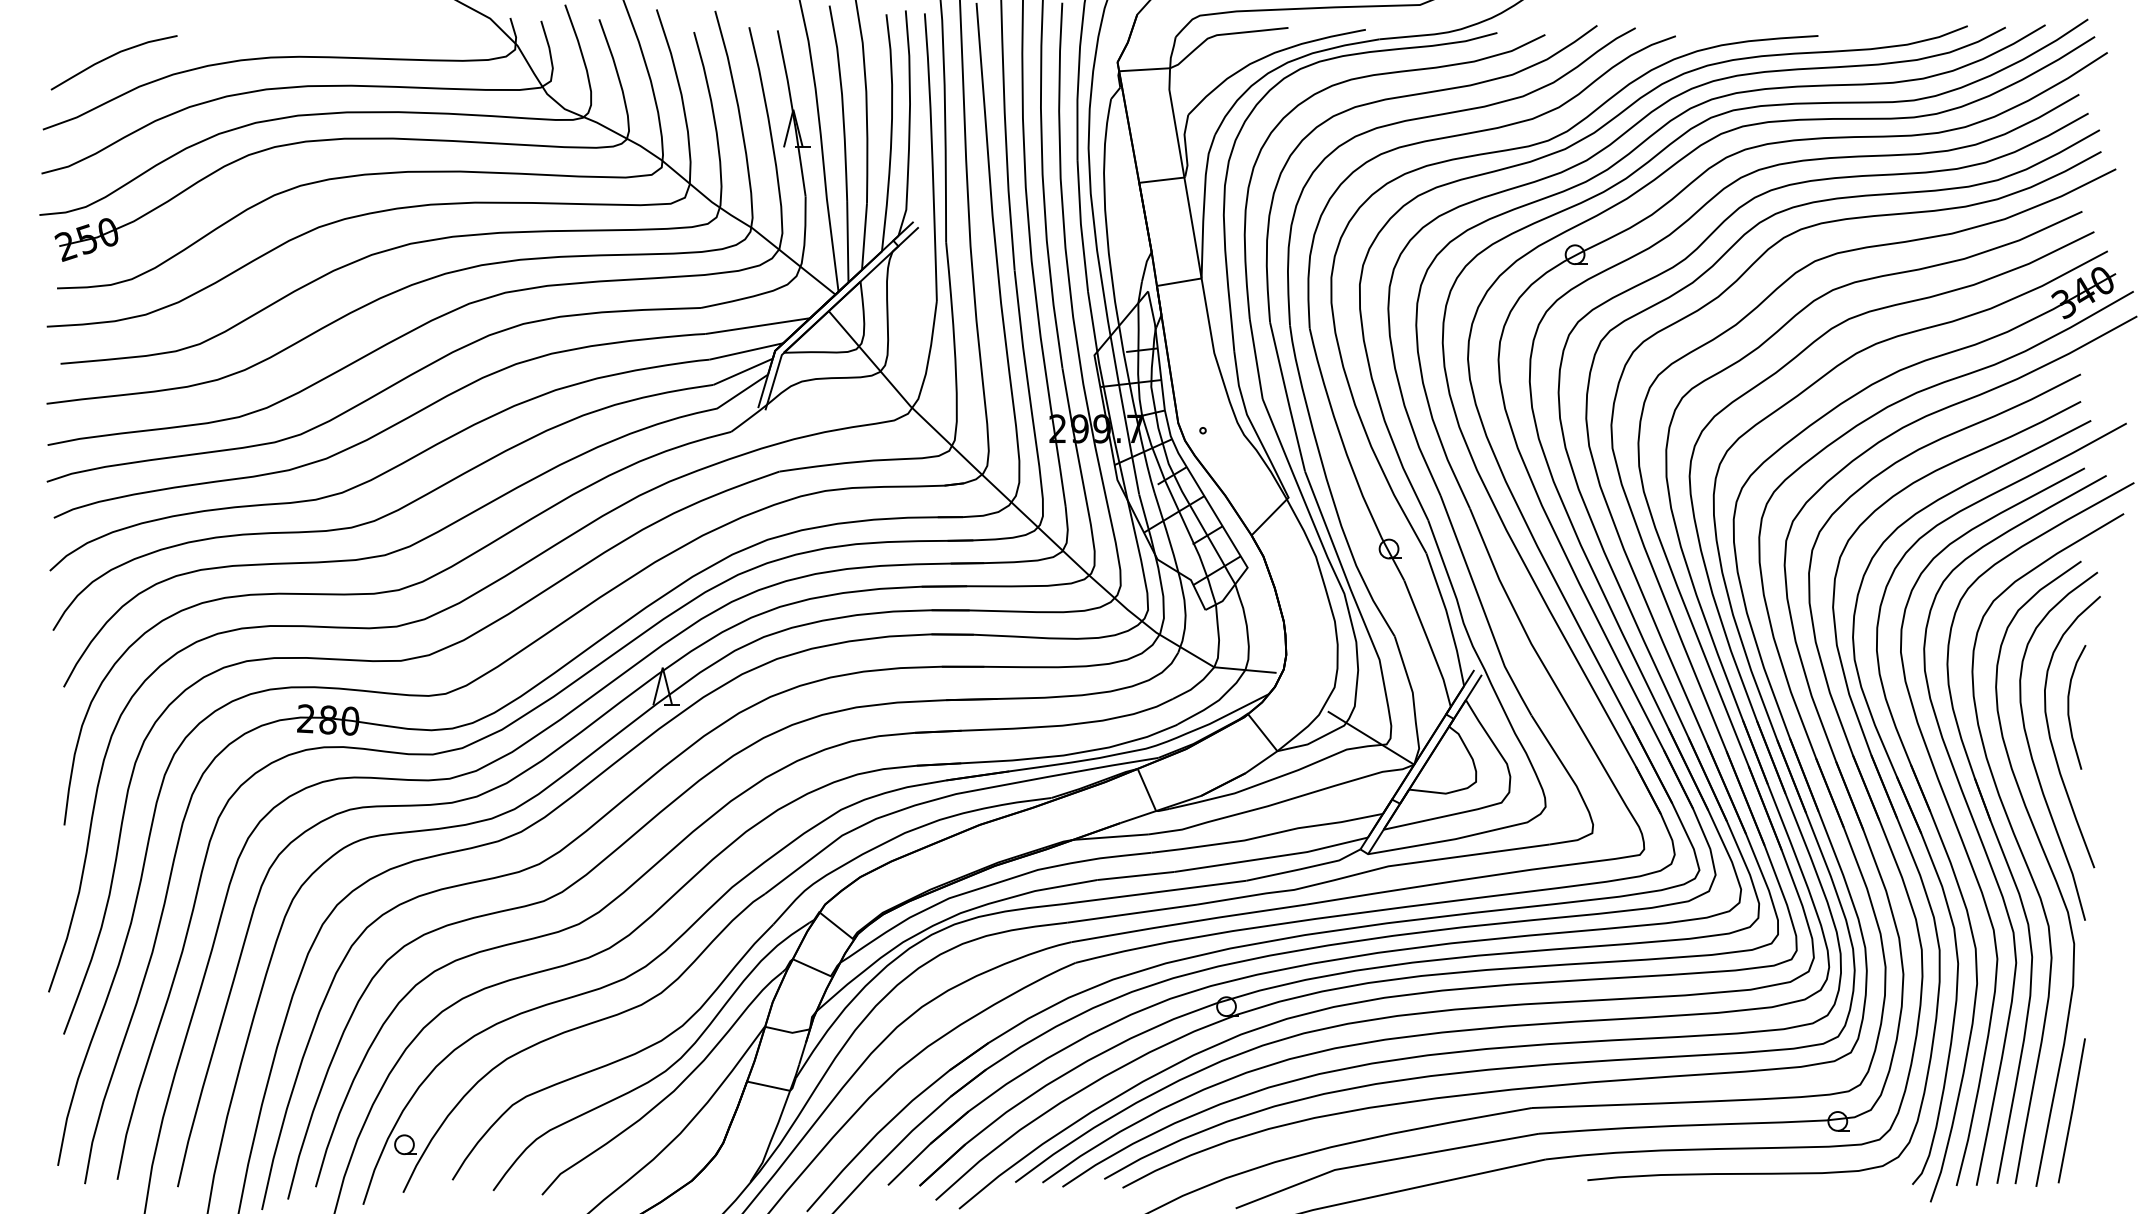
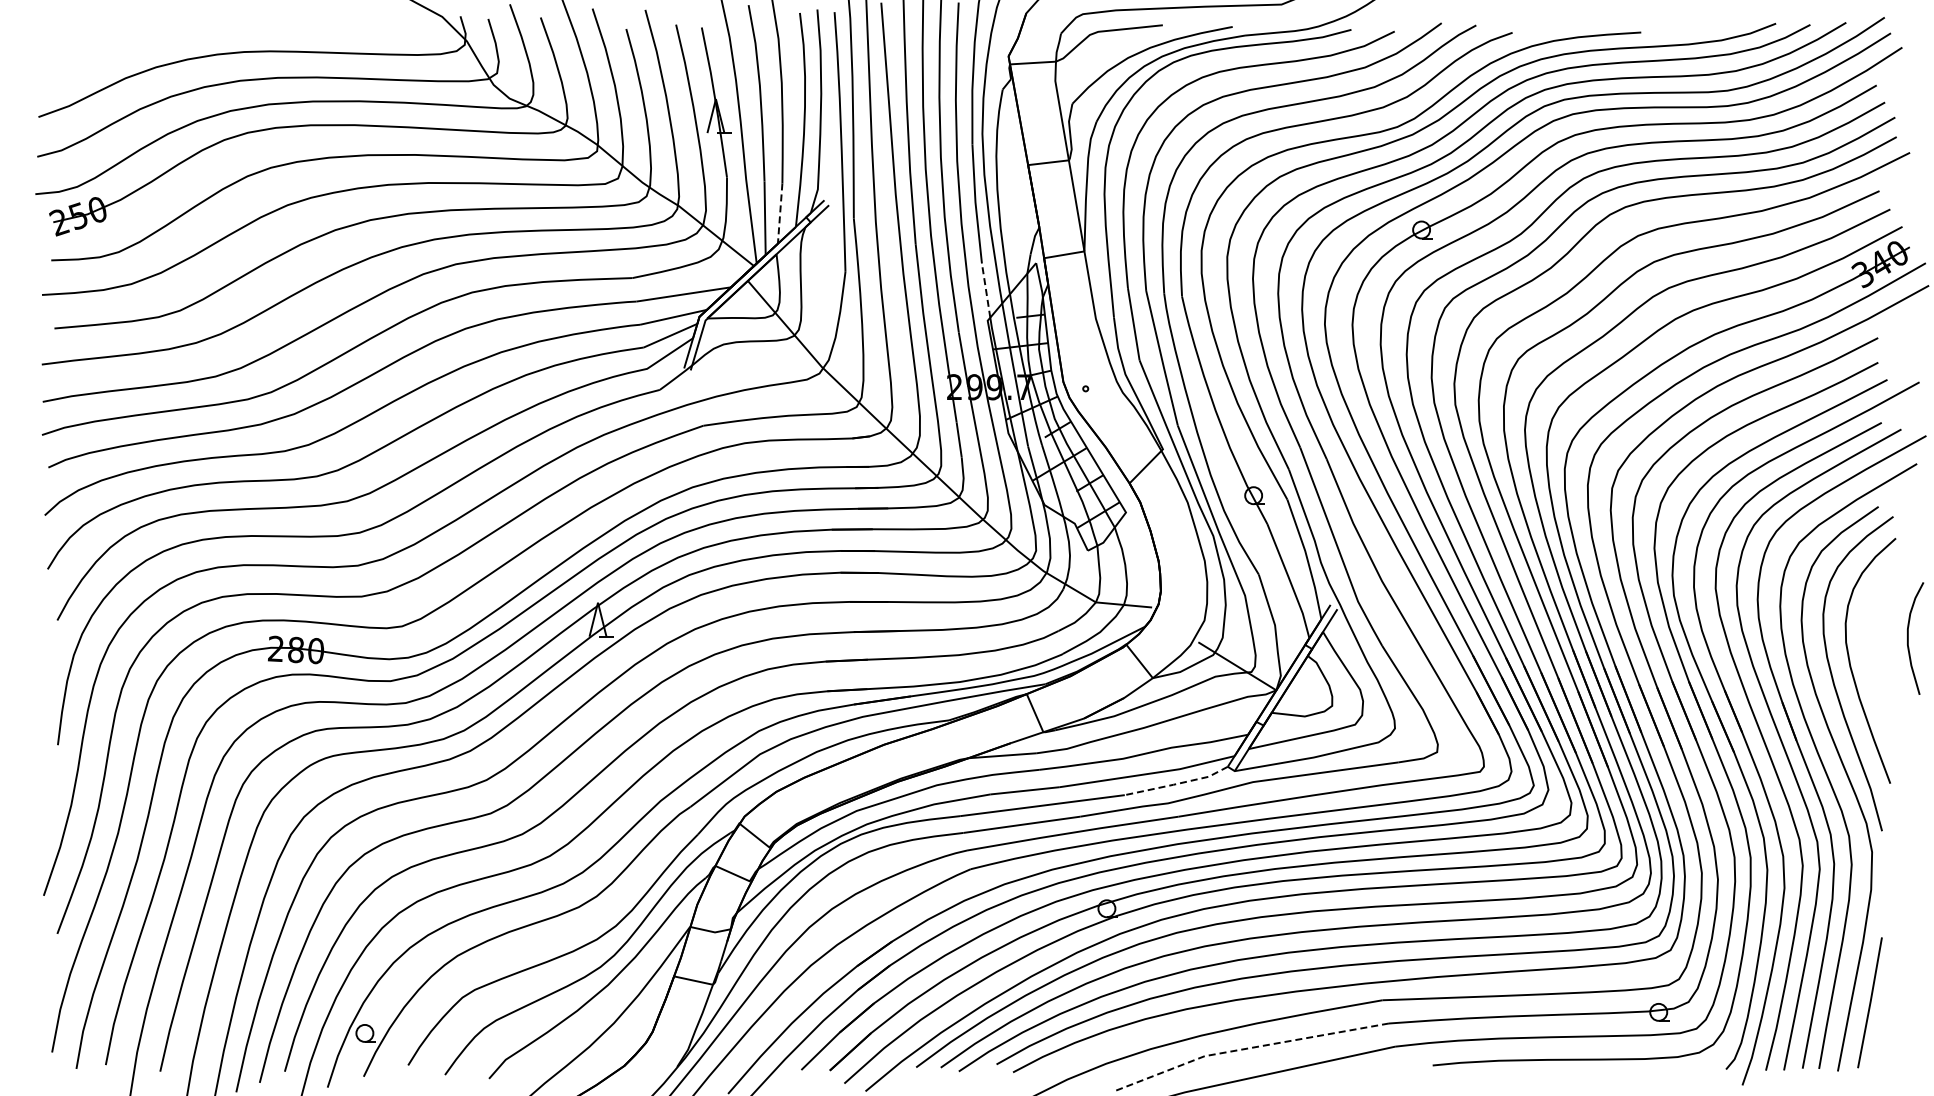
curve: (110, 58) -> (99, 52), removed
line: (864, 237) -> (780, 214), solid -> dashed
line: (1093, 321) -> (986, 290), solid -> dashed
curve: (2069, 707) -> (1908, 638), moved
line: (1304, 867) -> (1177, 783), solid -> dashed
line: (1383, 1161) -> (1248, 1048), solid -> dashed

